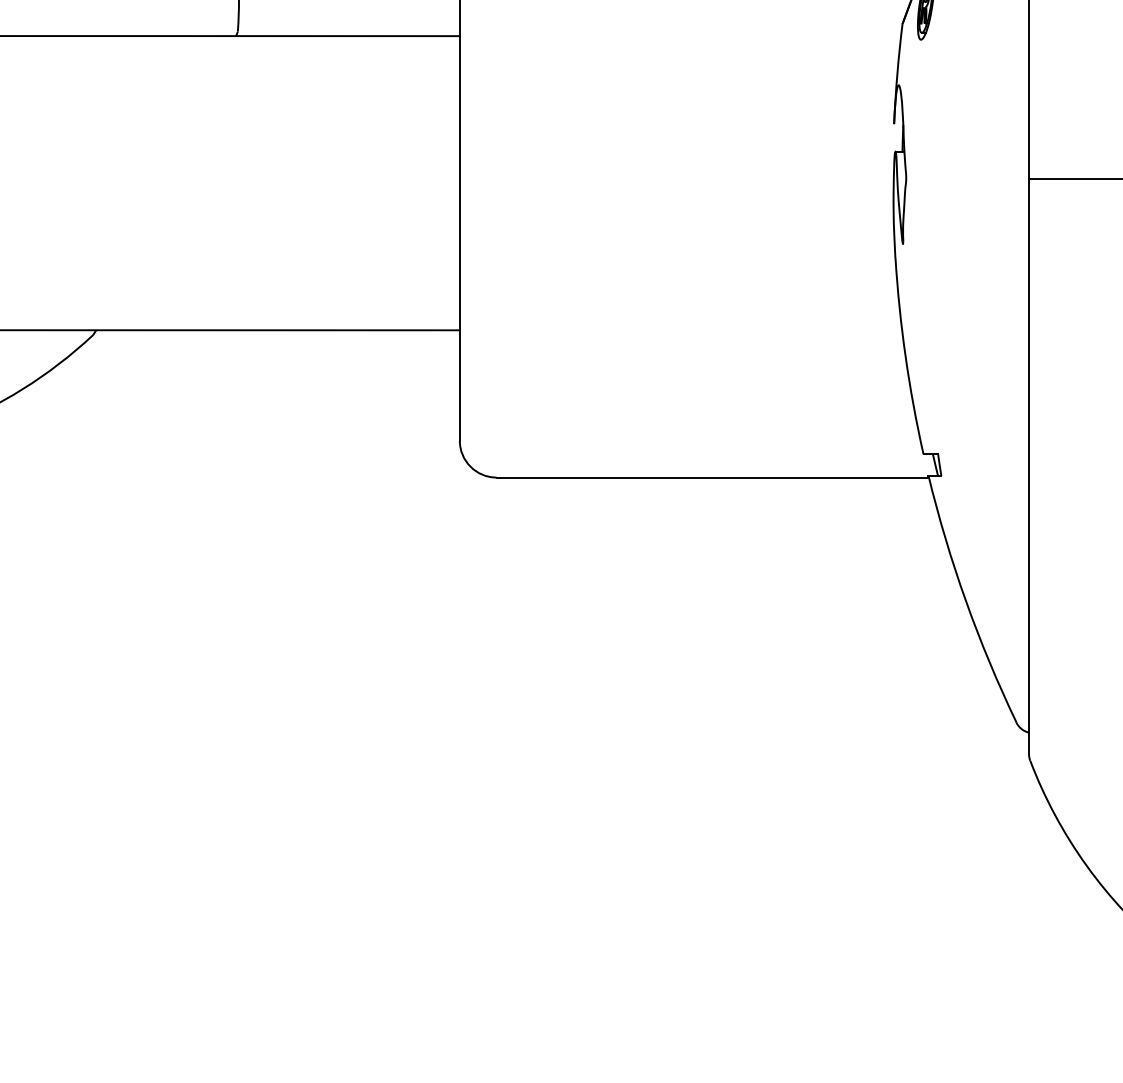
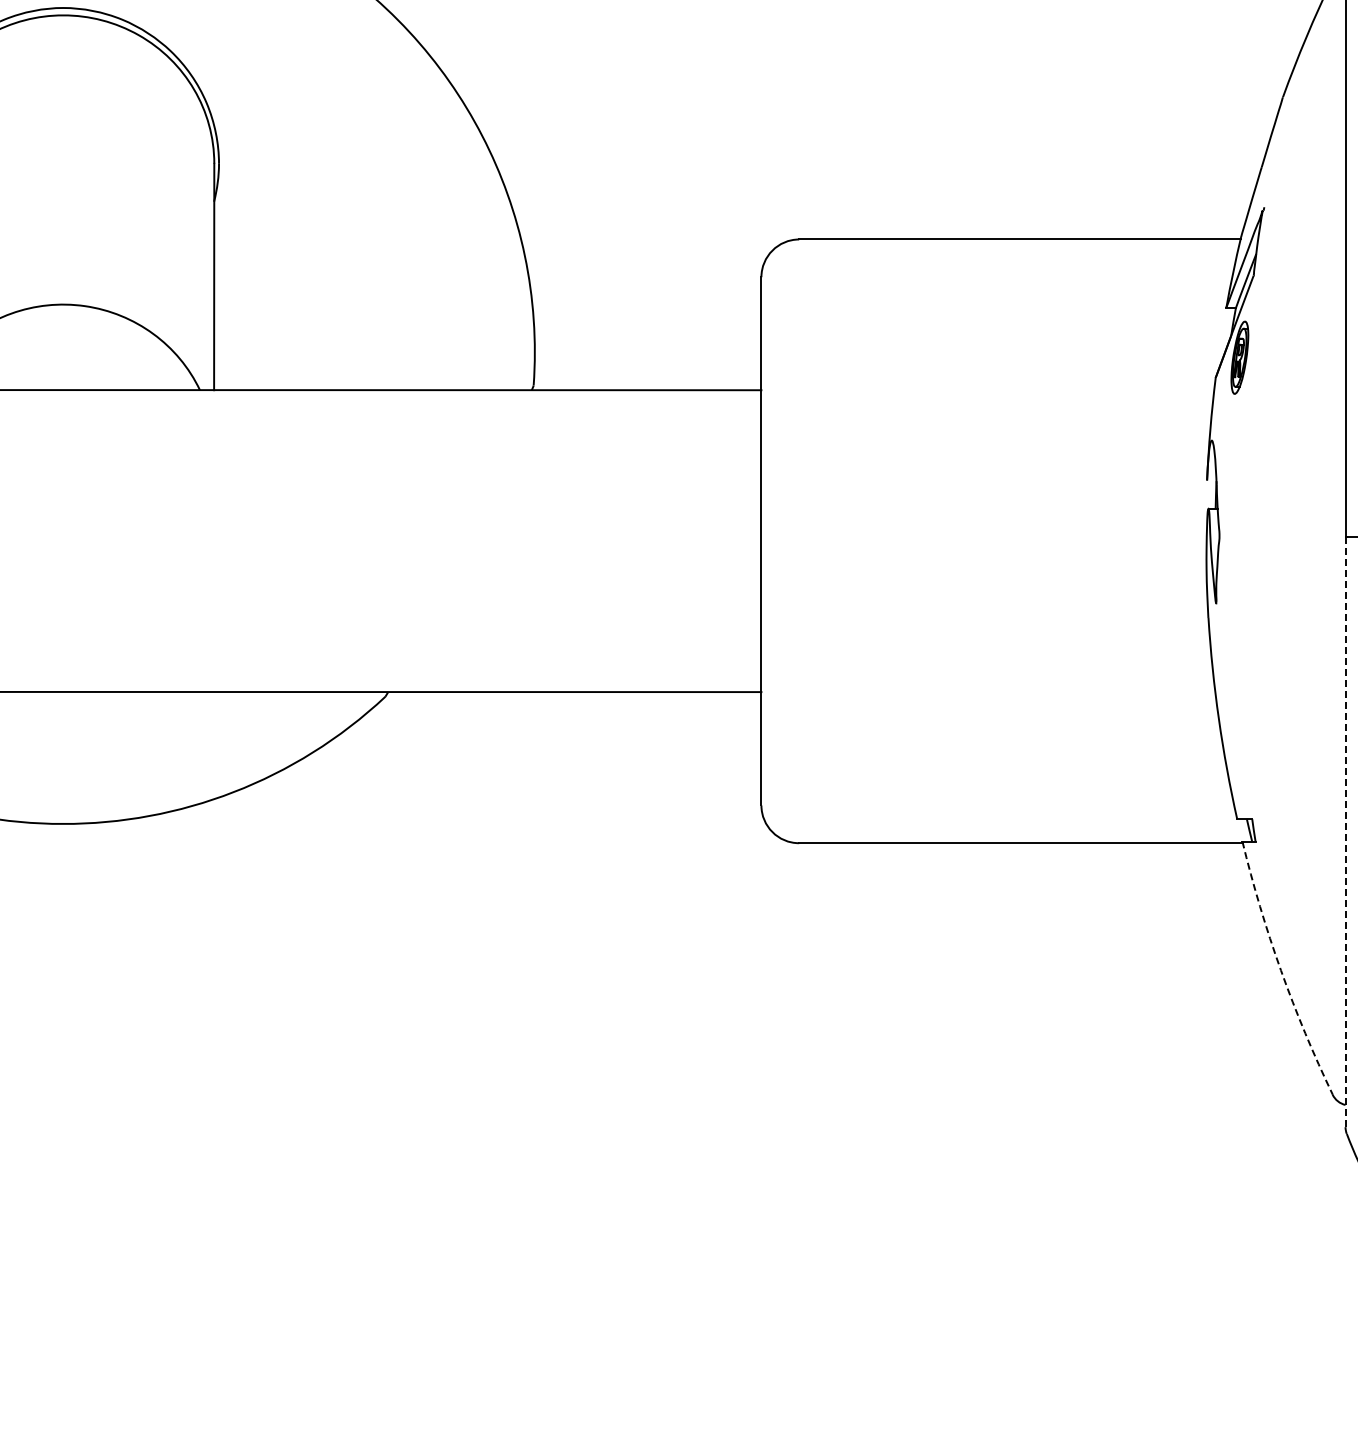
line: (1029, 467) -> (1345, 832), solid -> dashed
arc: (966, 601) -> (1281, 970), solid -> dashed

